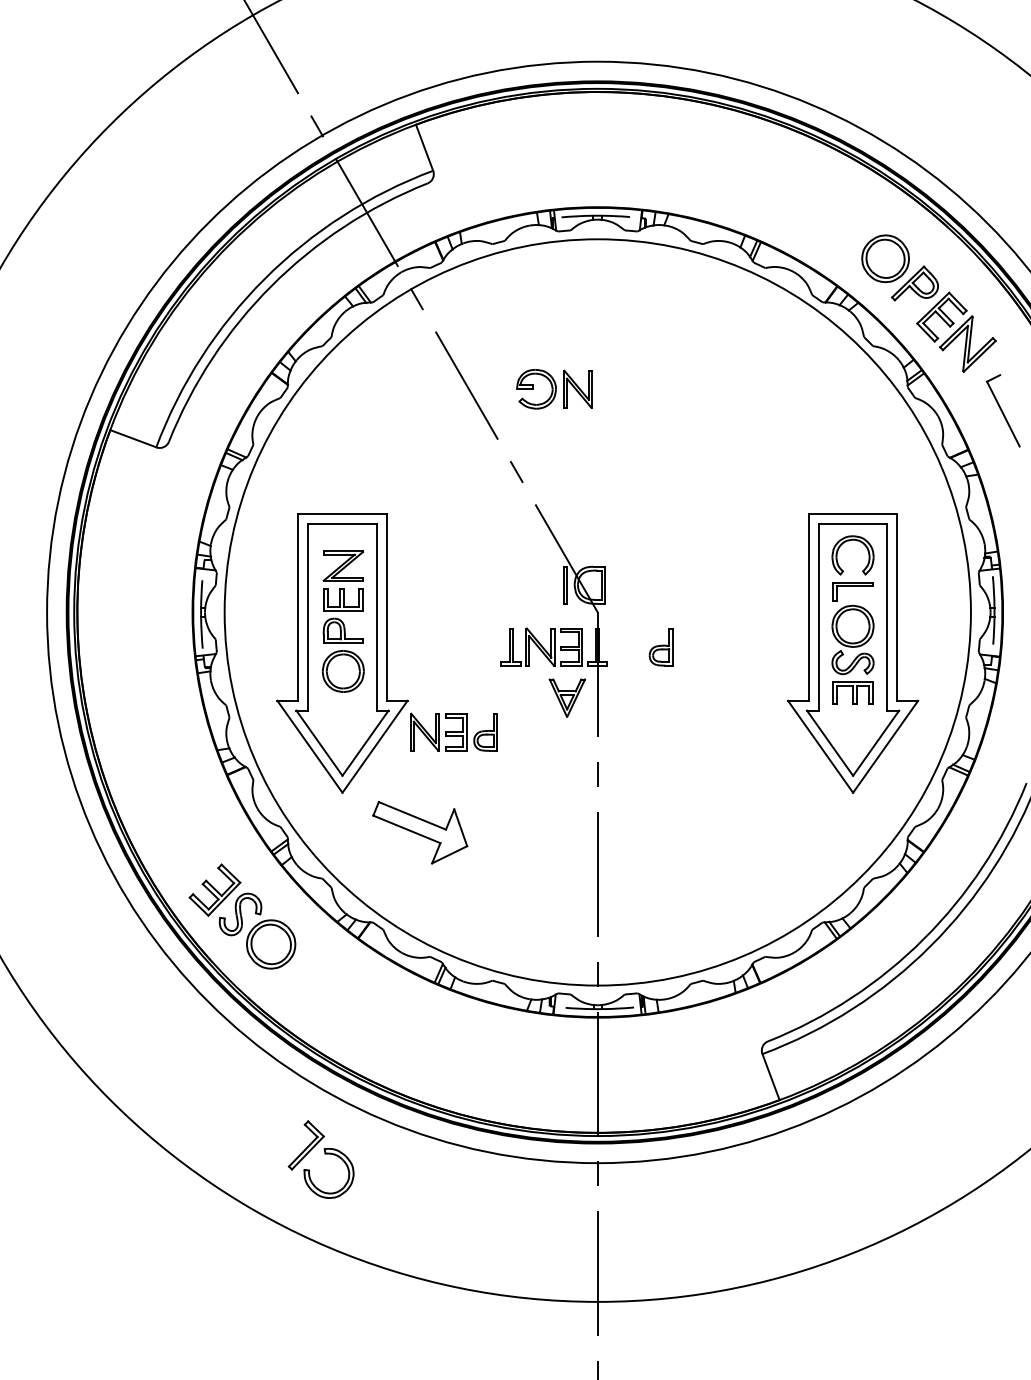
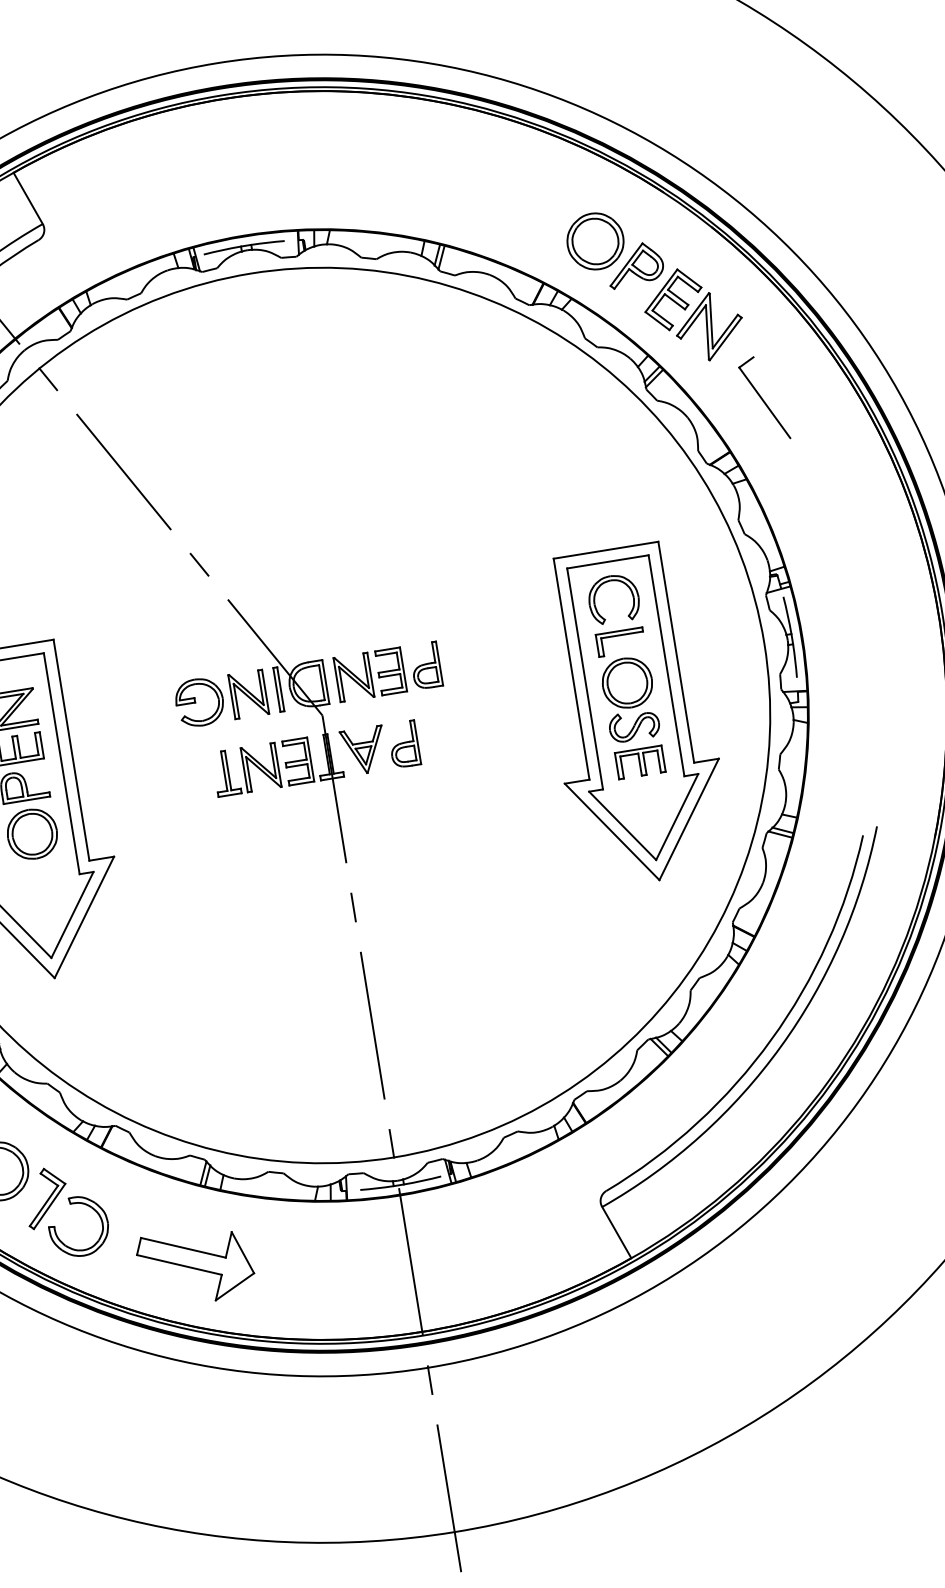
part: (554, 389) -> (221, 699), moved
part: (566, 697) -> (363, 750), moved
part: (453, 731) -> (387, 670), moved
part: (420, 832) -> (196, 1265), moved
part: (324, 1154) -> (69, 1205), moved

